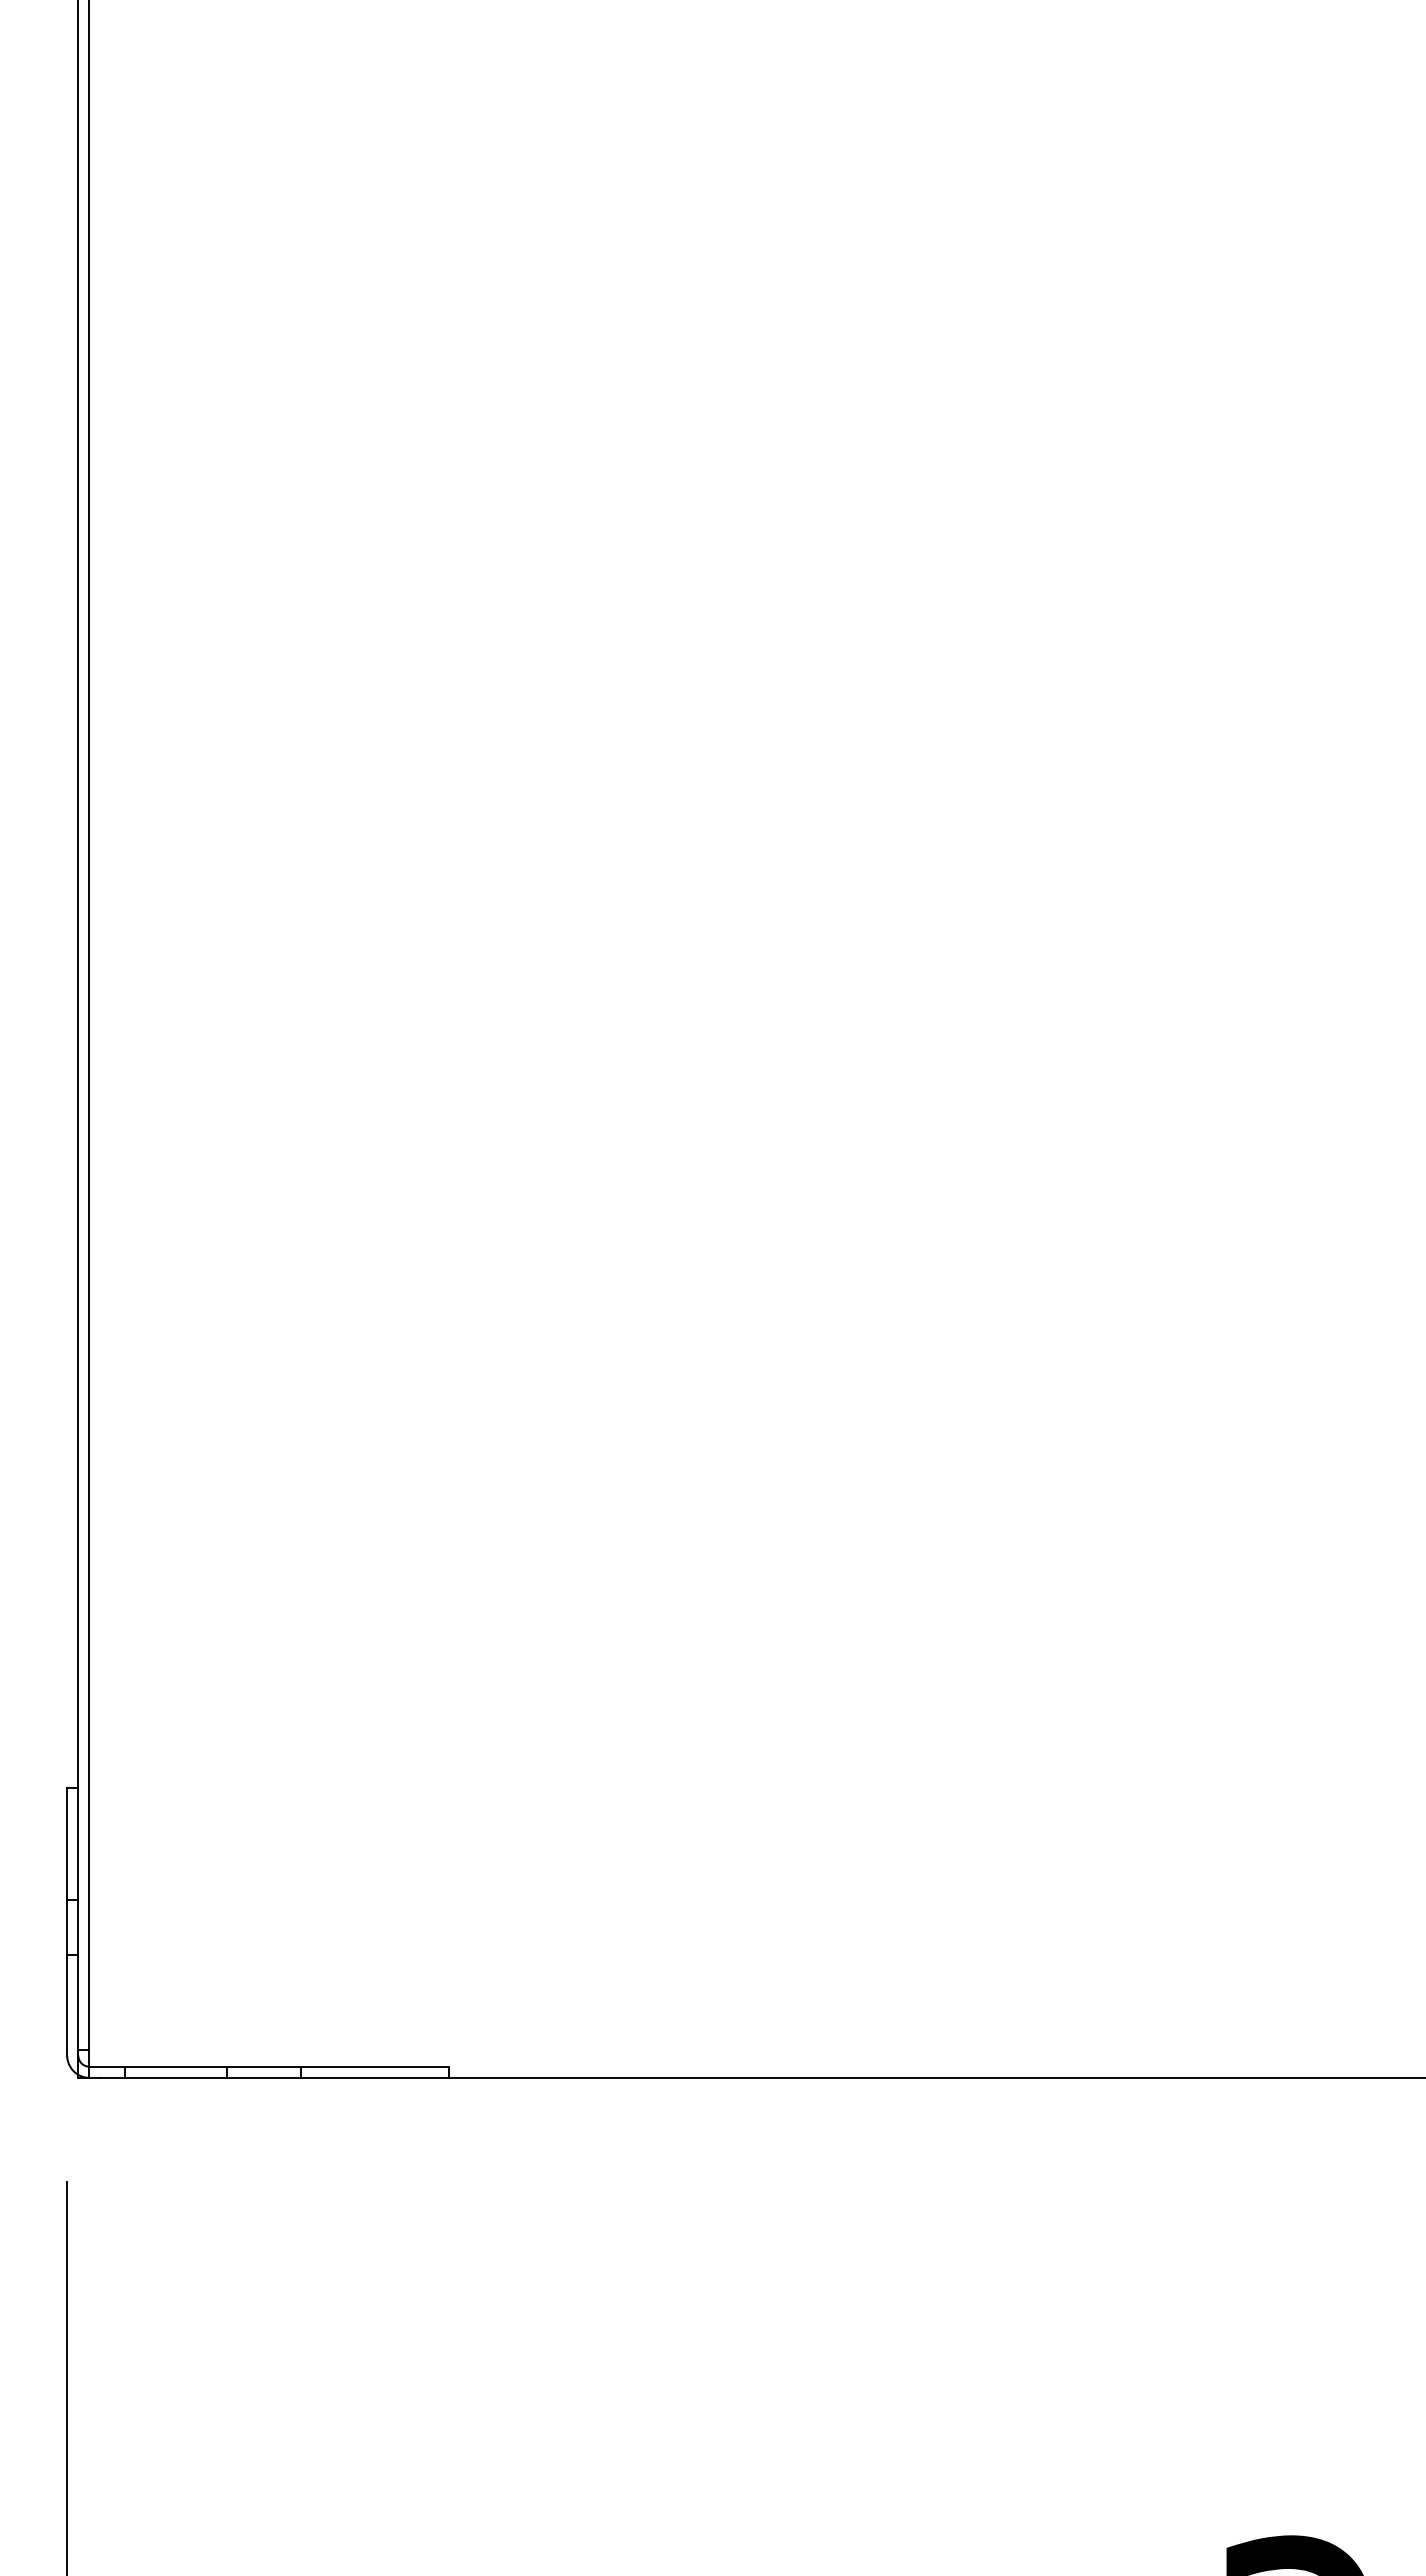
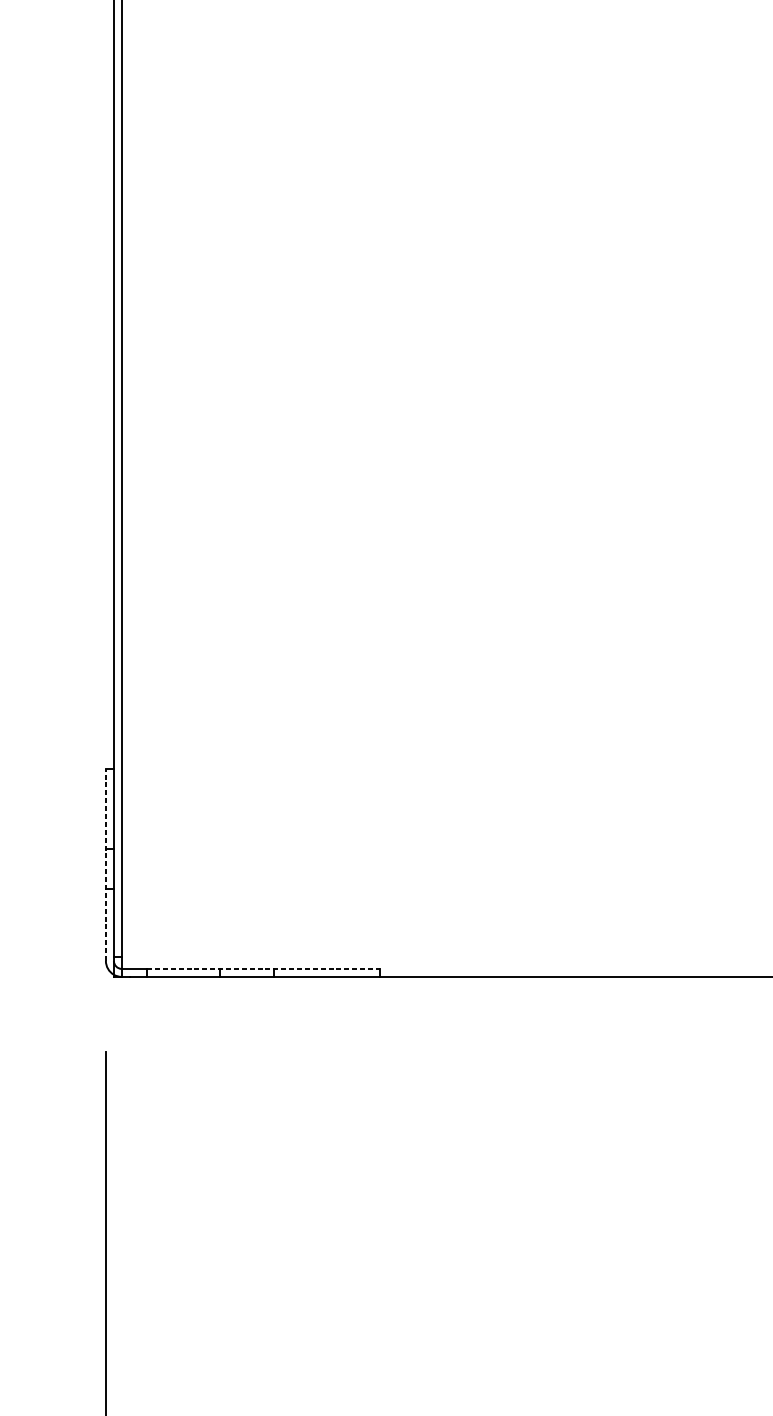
line: (67, 1921) -> (106, 864), solid -> dashed
line: (287, 2066) -> (263, 968), solid -> dashed

